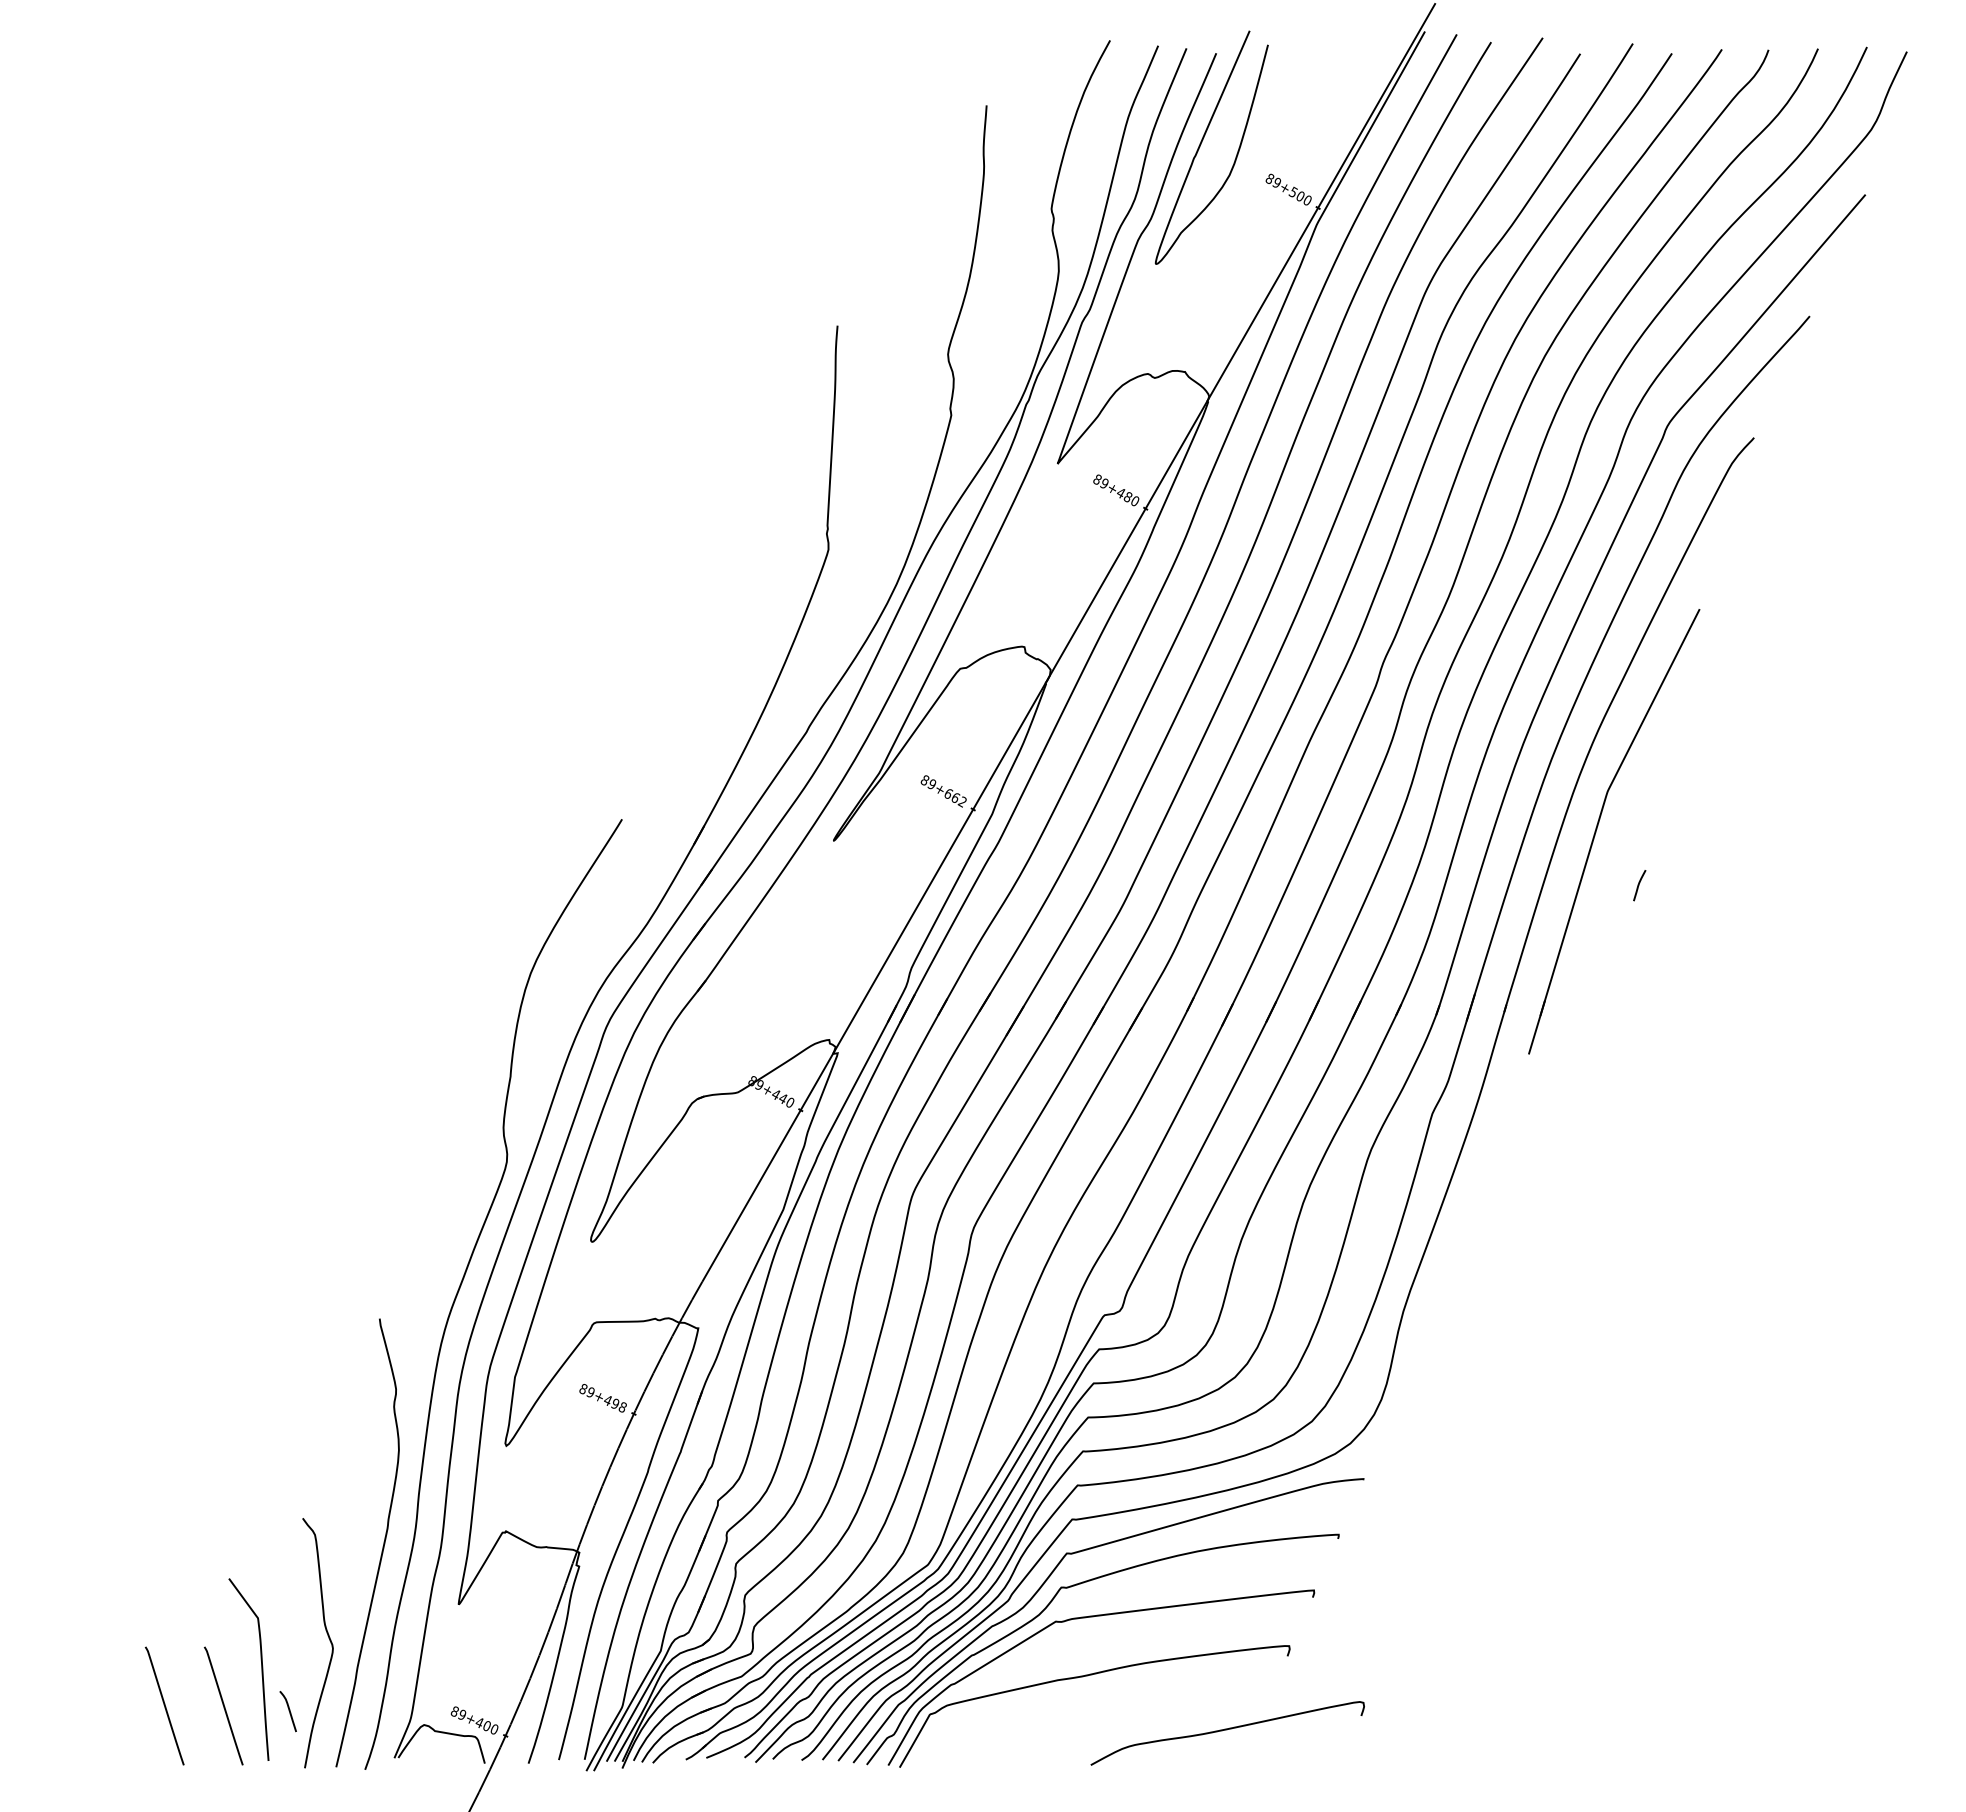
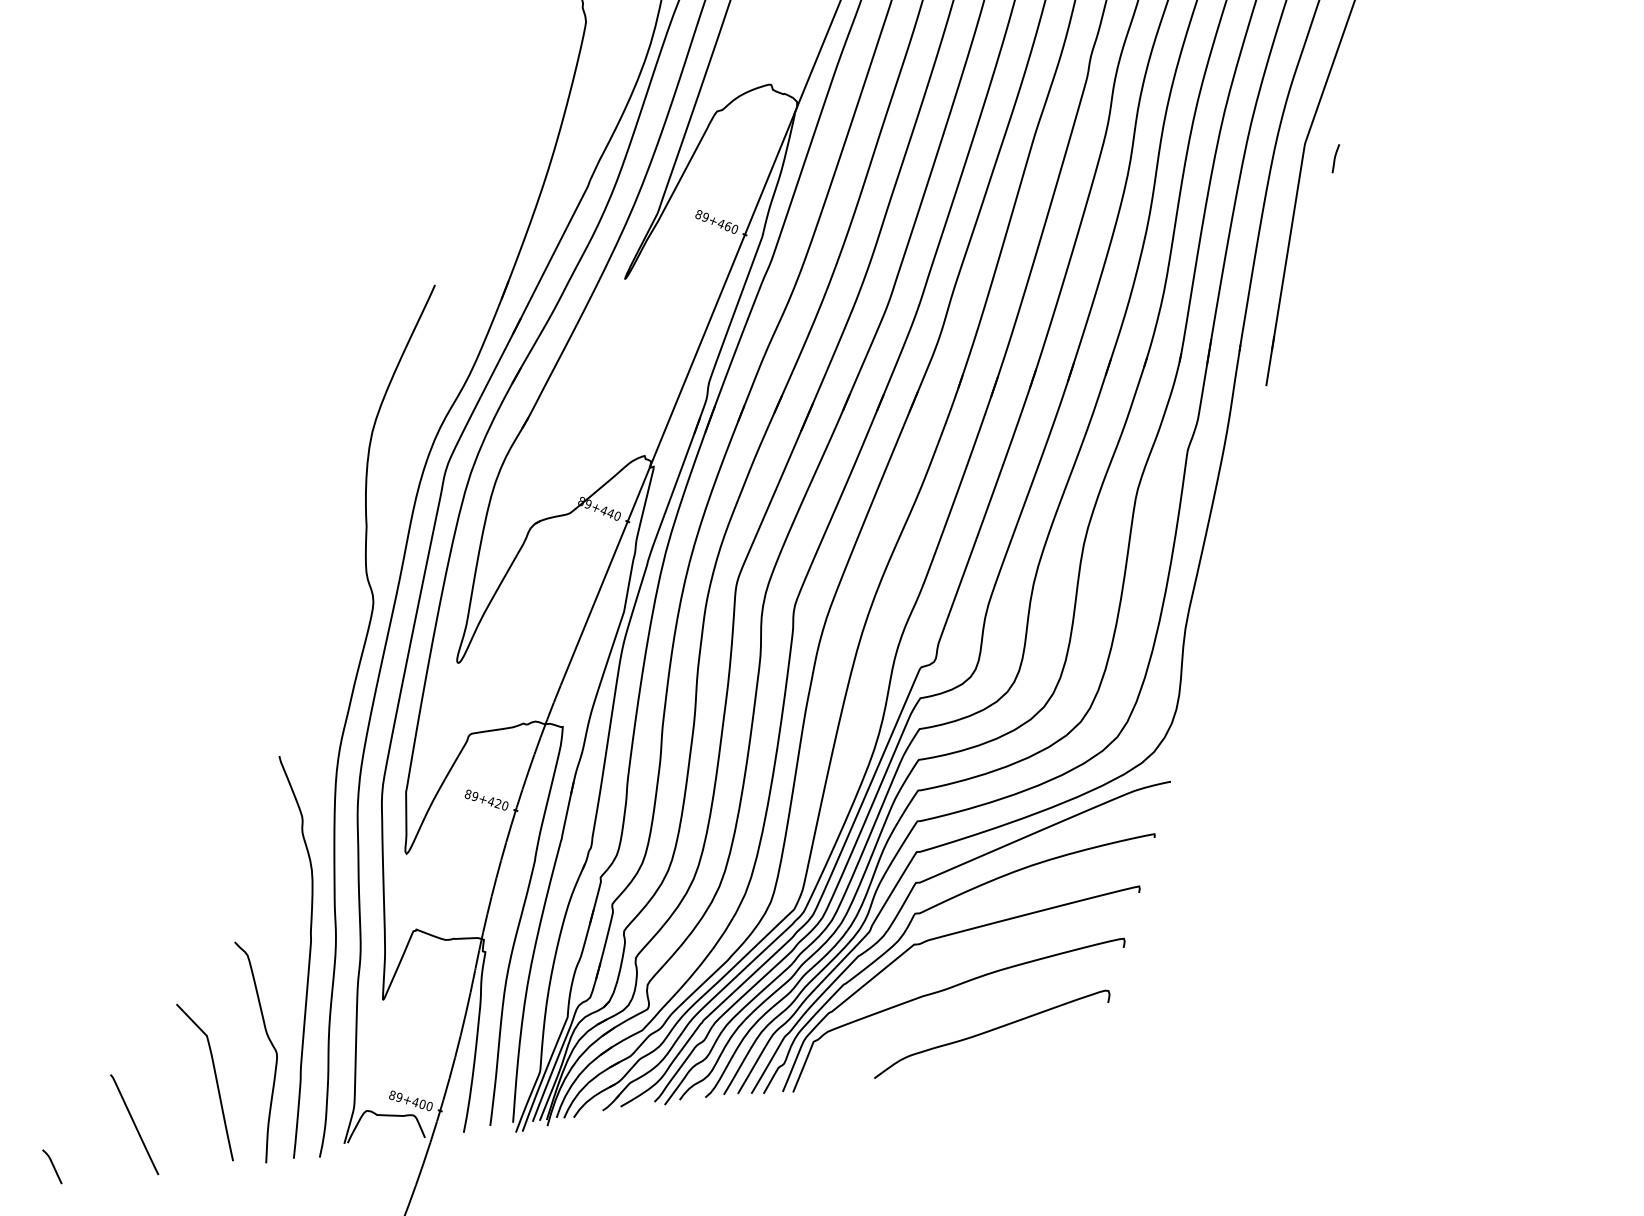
text: (955, 798) -> (727, 227), 89+662 -> 89+460
curve: (1639, 885) -> (1335, 158), moved
text: (618, 1405) -> (501, 804), 89+498 -> 89+420
curve: (223, 1705) -> (186, 1117), removed
curve: (288, 1710) -> (52, 1165), moved
curve: (1227, 1730) -> (991, 1031), moved

